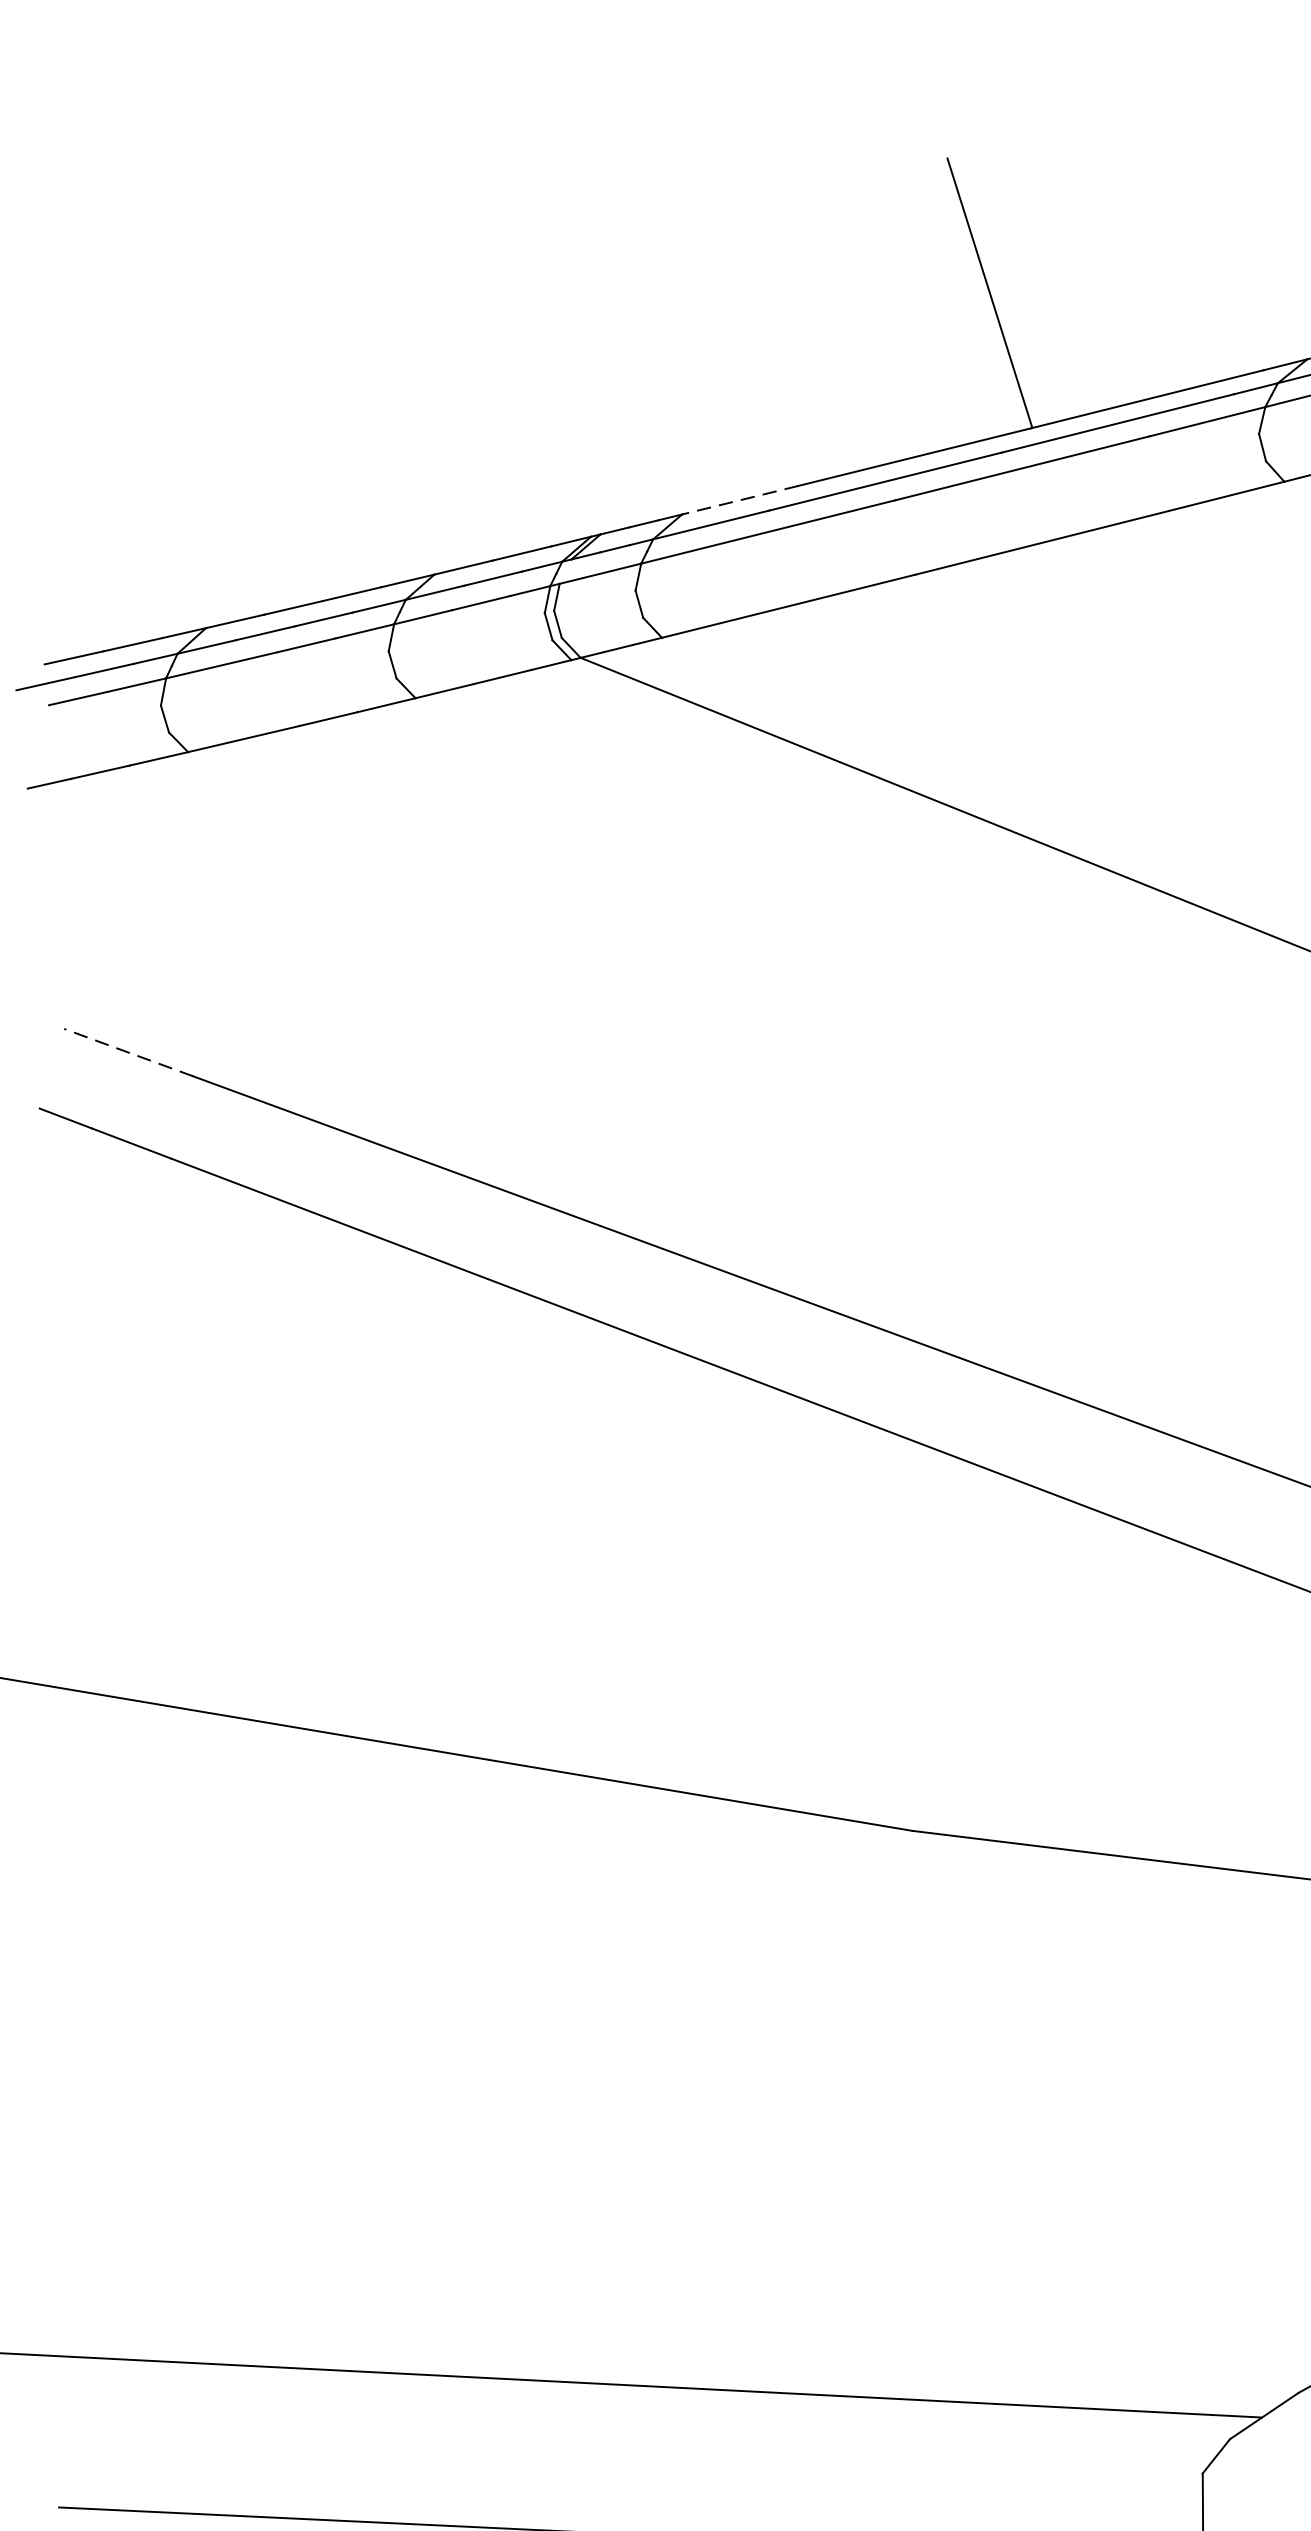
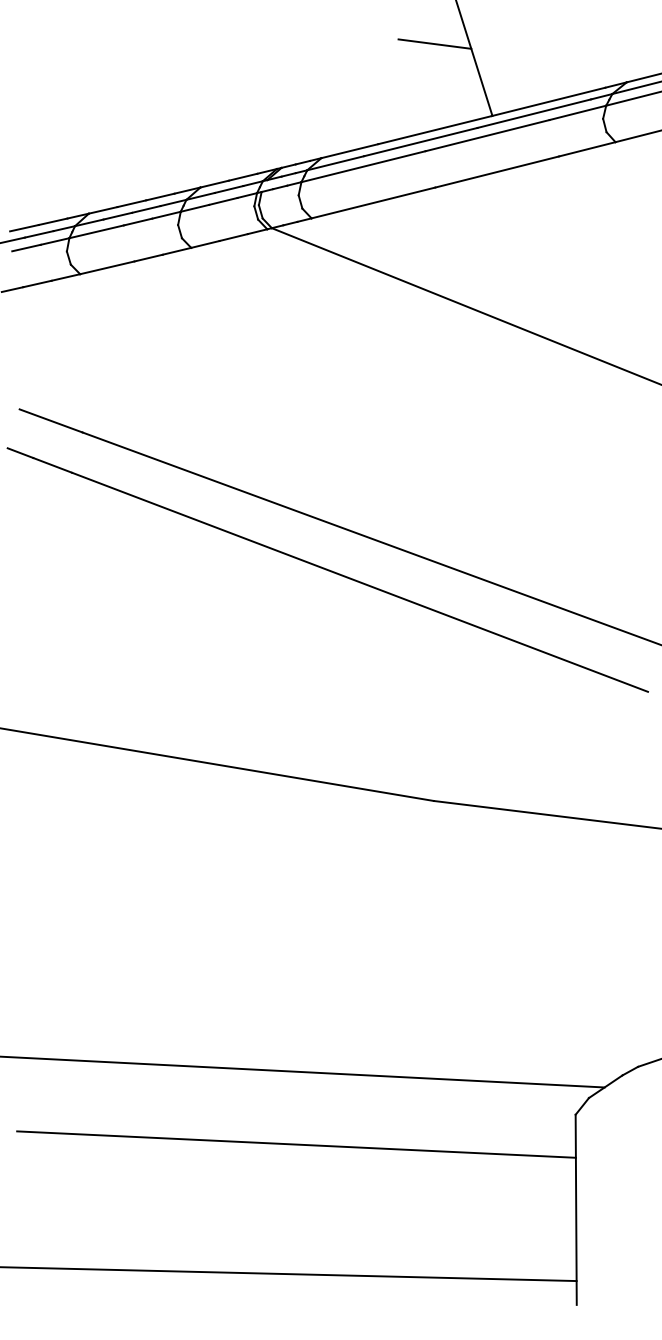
line: (913, 279) -> (434, 43), added
line: (739, 500) -> (349, 151), dashed -> solid
line: (129, 1051) -> (51, 420), dashed -> solid

